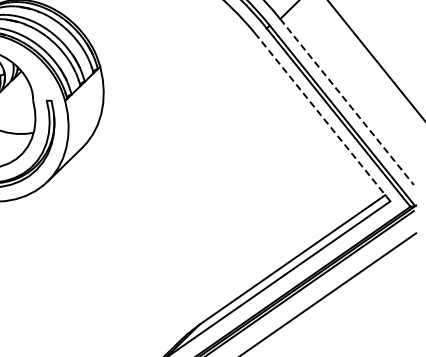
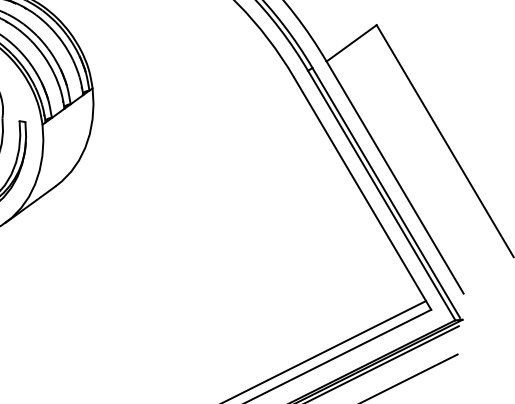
line: (347, 102) -> (395, 178), dashed -> solid
line: (323, 118) -> (362, 193), dashed -> solid

